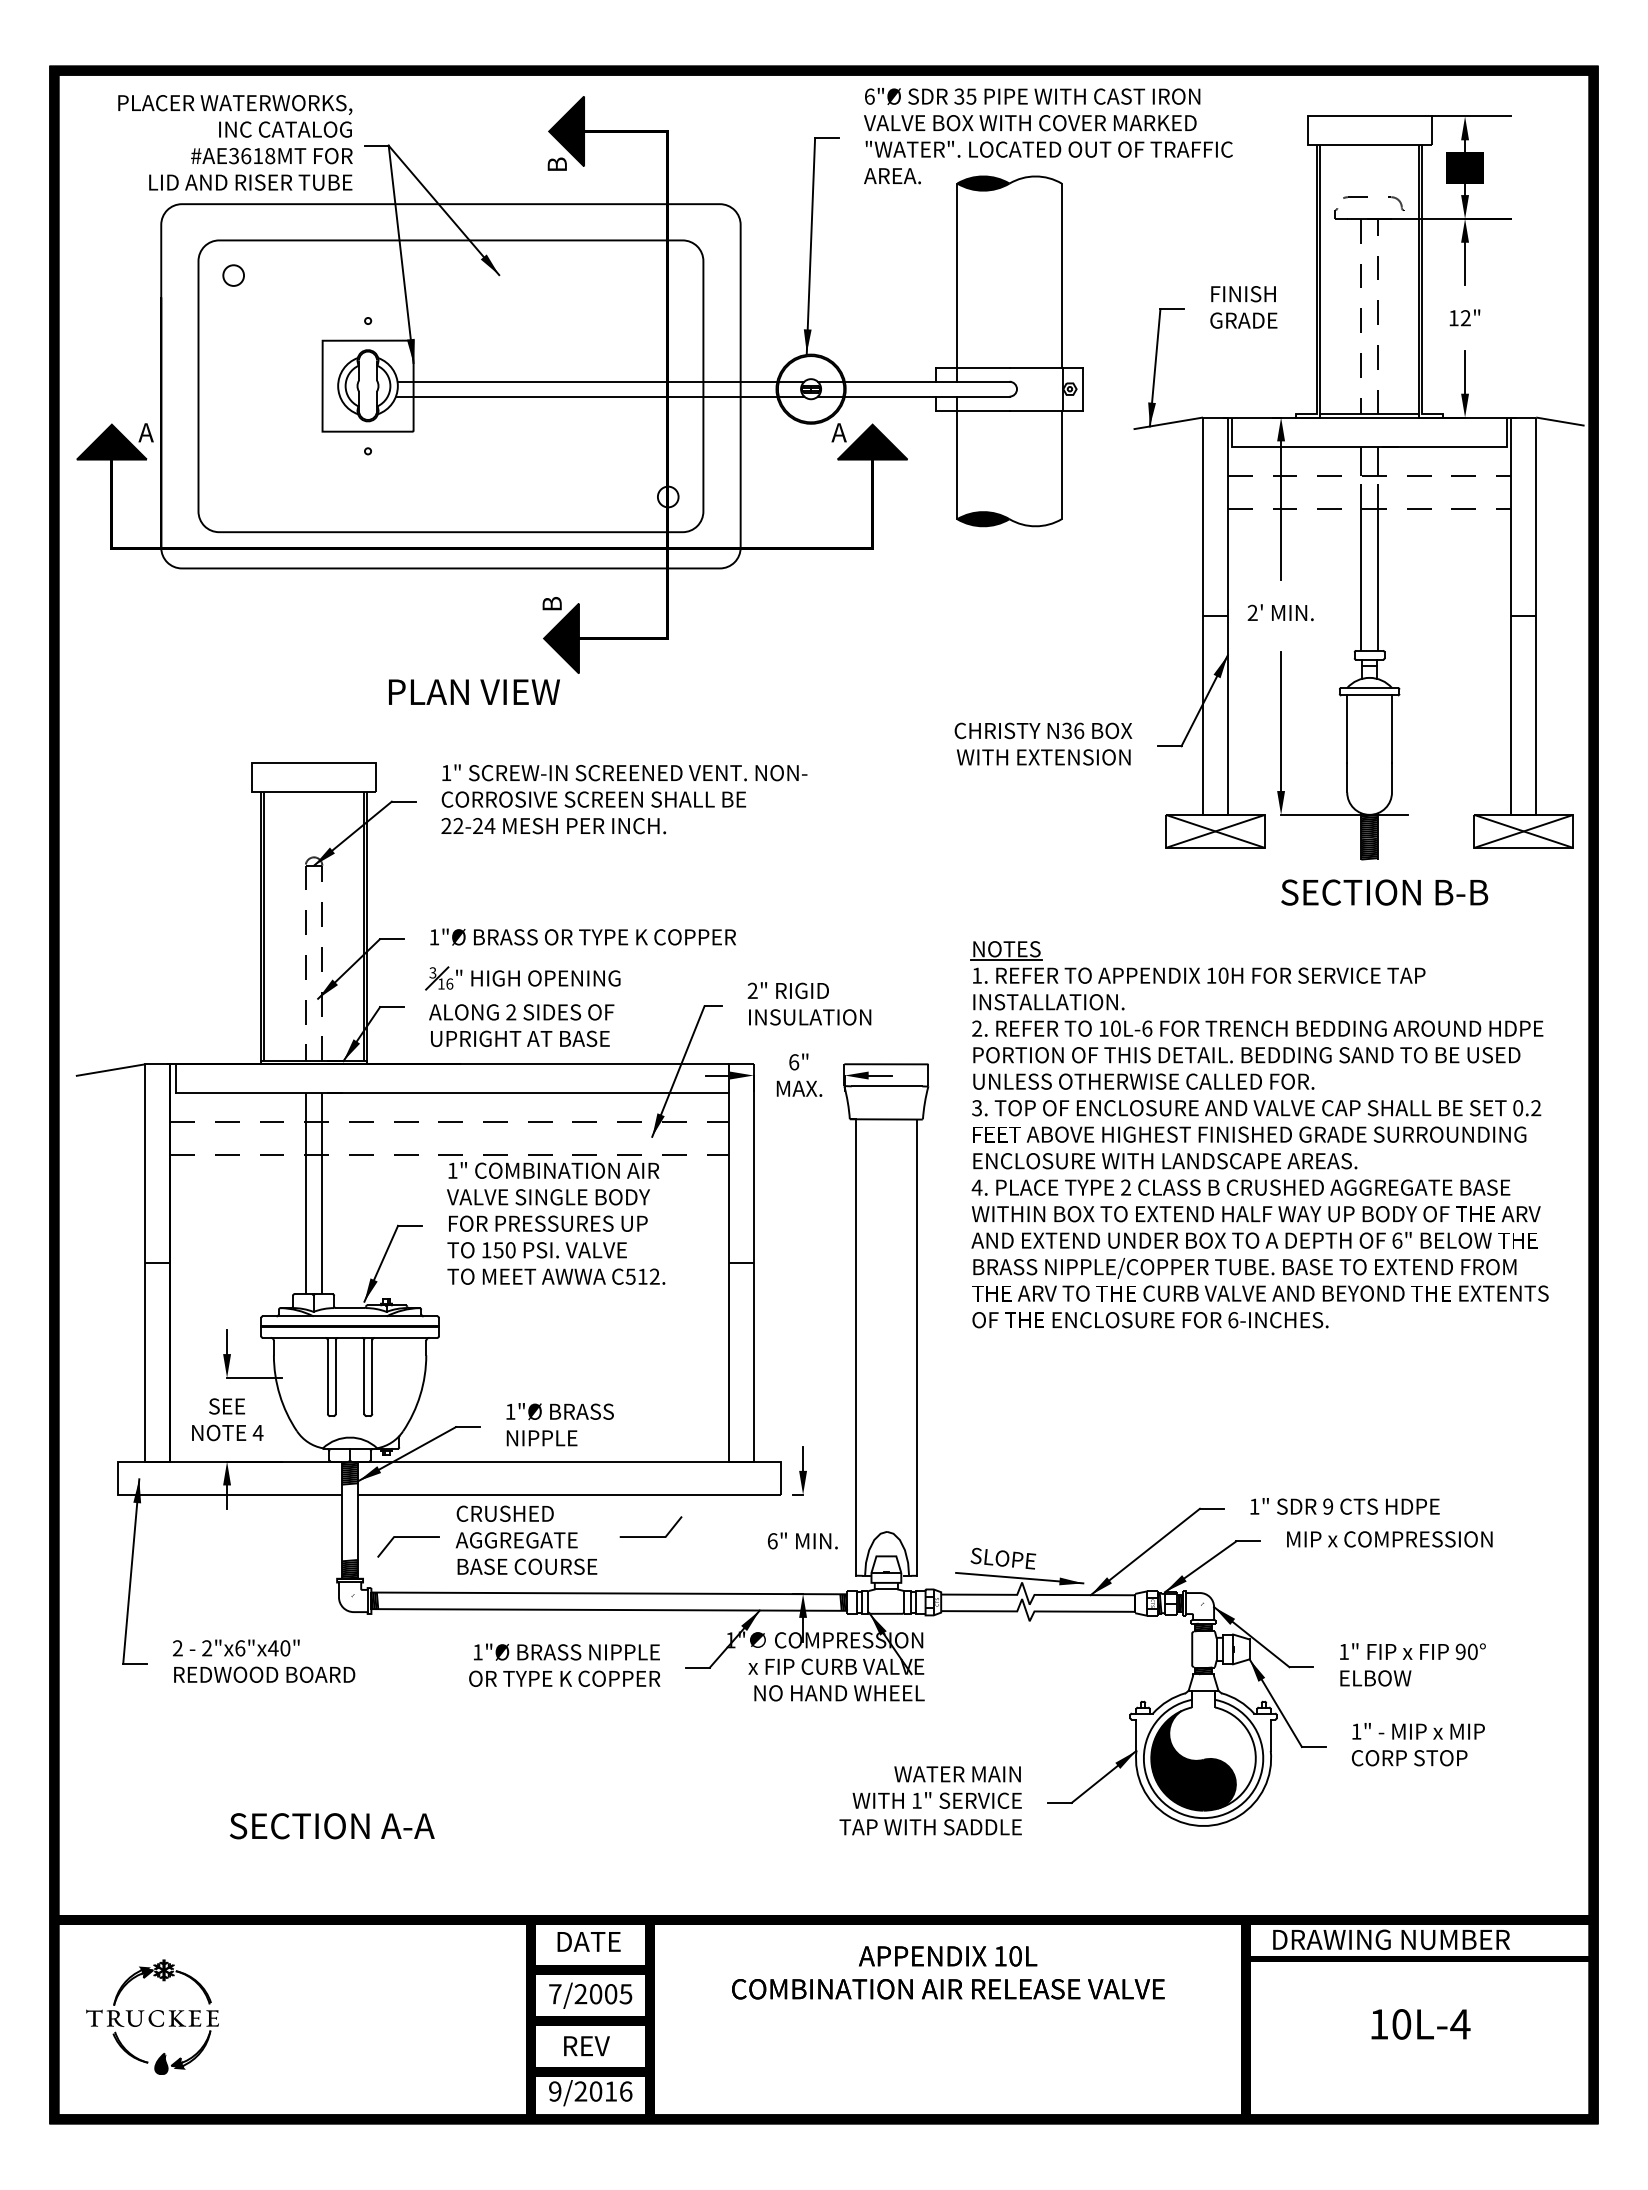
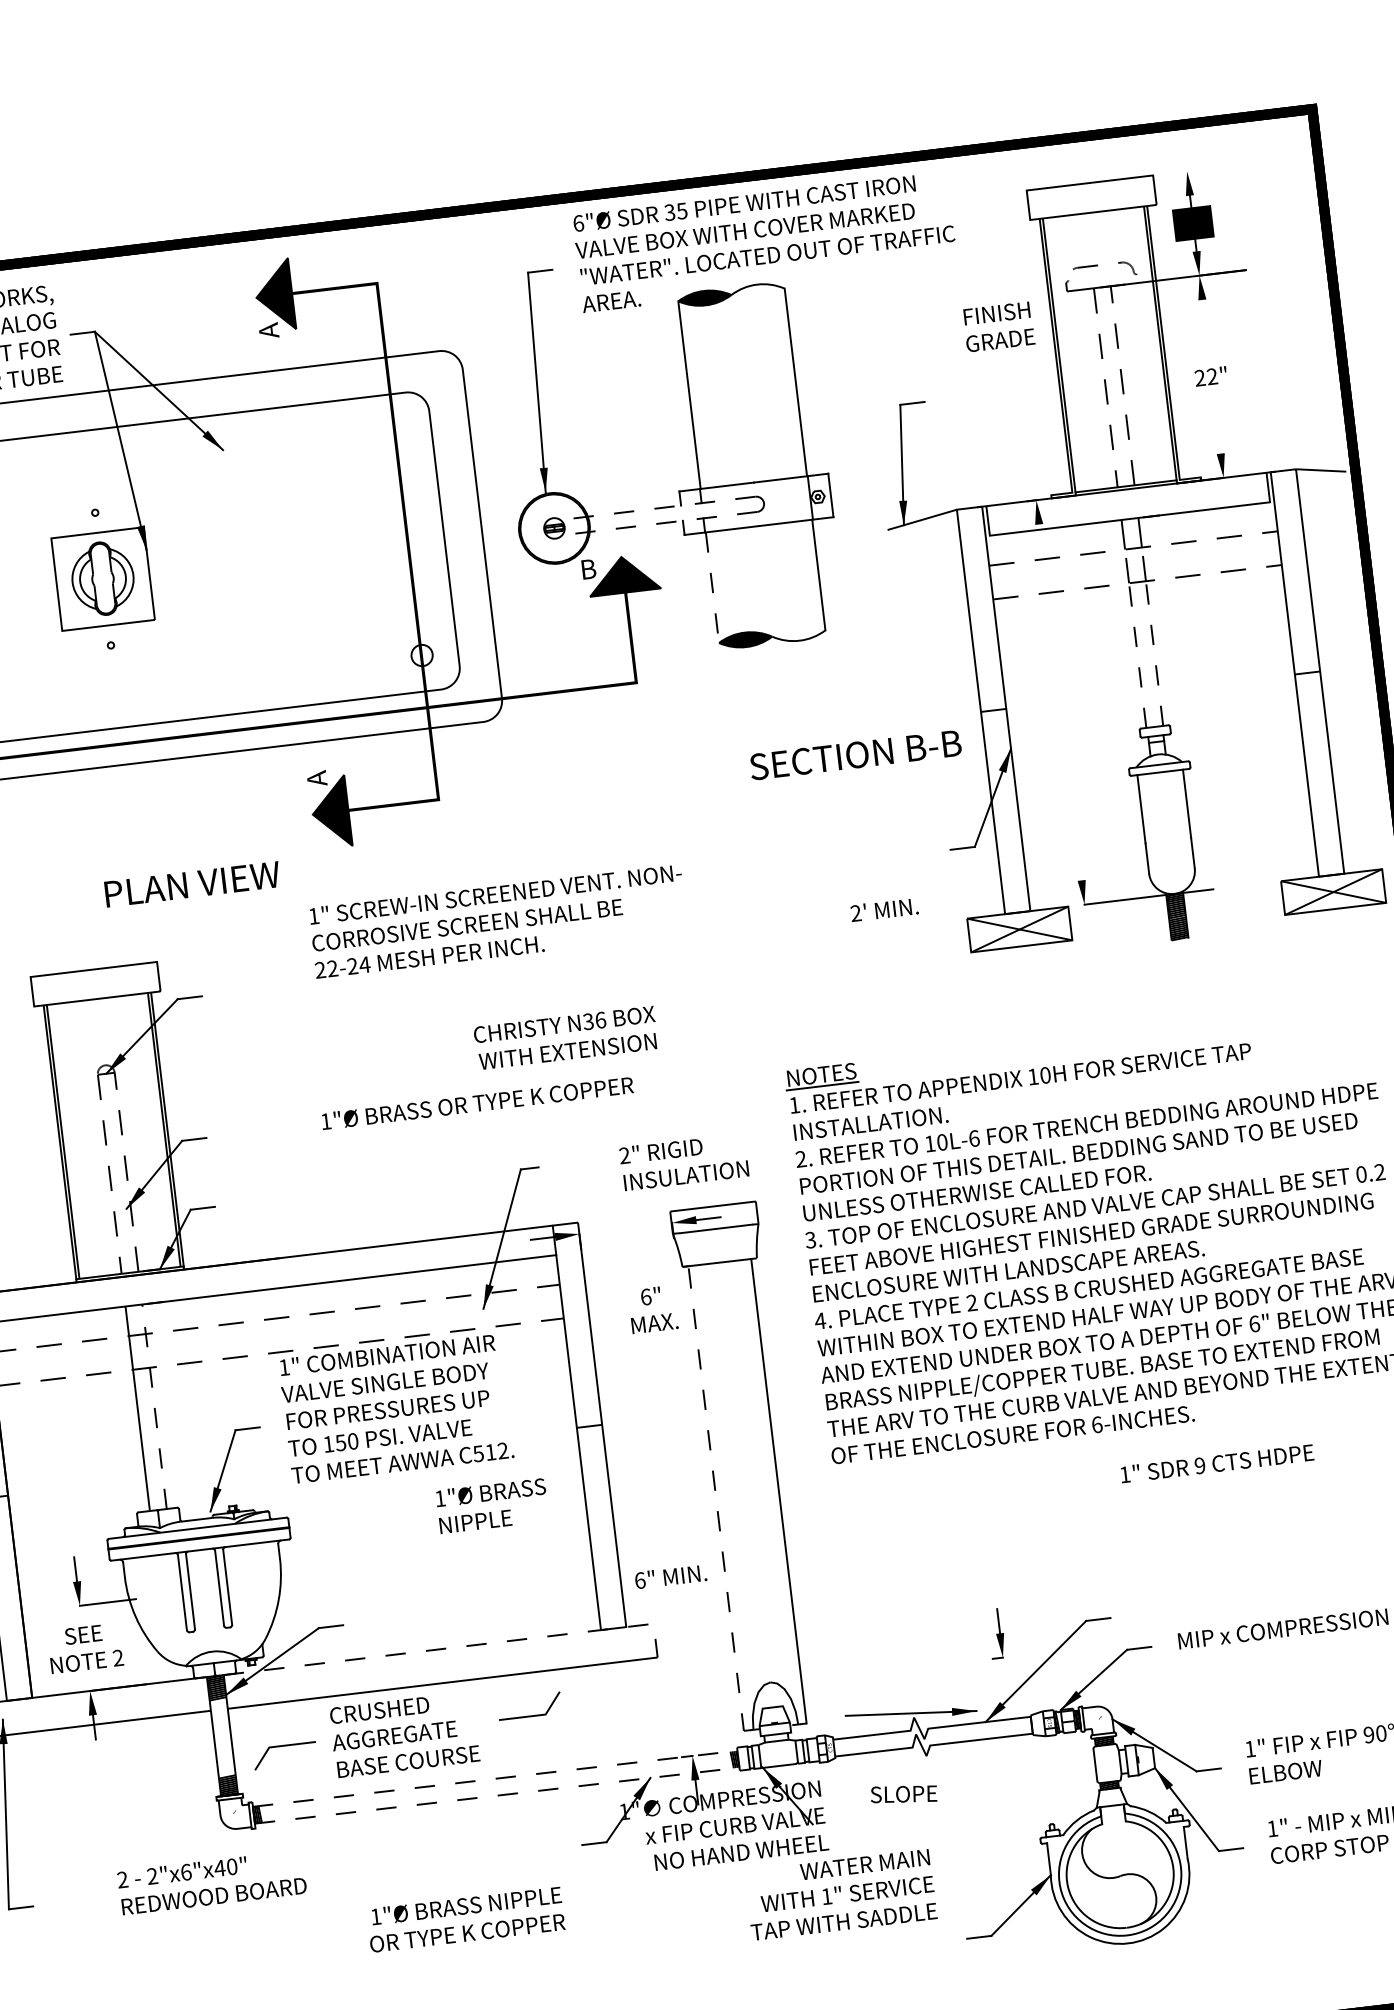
line: (1470, 116) -> (1192, 170), removed
text: (556, 164) -> (268, 330), B -> A
line: (1465, 263) -> (1205, 321), removed
text: (1243, 307) -> (998, 327), moved
text: (1453, 318) -> (1199, 378), 12" -> 22"
line: (1465, 372) -> (1218, 431), removed
line: (600, 381) -> (339, 546), removed
line: (913, 381) -> (657, 508), solid -> dashed
line: (599, 396) -> (339, 561), removed
line: (913, 396) -> (659, 523), solid -> dashed
text: (838, 432) -> (587, 569), A -> B
line: (957, 465) -> (712, 588), solid -> dashed
line: (1281, 510) -> (1048, 594), removed
line: (1361, 579) -> (1137, 655), solid -> dashed
line: (1377, 579) -> (1154, 653), solid -> dashed
text: (551, 603) -> (316, 778), B -> A
text: (1280, 612) -> (884, 909), moved
text: (474, 691) -> (192, 883), moved
line: (1281, 721) -> (1073, 809), removed
text: (1043, 743) -> (566, 1037), moved
text: (624, 799) -> (498, 921), moved
text: (1384, 892) -> (855, 755), moved
text: (582, 936) -> (476, 1102), moved
text: (809, 1003) -> (684, 1161), moved
part: (522, 1006) -> (335, 1191), removed
text: (799, 1074) -> (653, 1308), moved
line: (322, 1193) -> (154, 1406), solid -> dashed
line: (855, 1349) -> (716, 1500), solid -> dashed
text: (559, 1424) -> (491, 1505), moved
text: (257, 1432) -> (117, 1657), 4 -> 2
line: (586, 1461) -> (455, 1647), solid -> dashed
part: (799, 1470) -> (996, 1633), moved
text: (1344, 1506) -> (1216, 1463), moved
text: (802, 1540) -> (670, 1576), moved
text: (1003, 1558) -> (904, 1794), moved
line: (609, 1593) -> (495, 1778), solid -> dashed
line: (609, 1609) -> (497, 1795), solid -> dashed
text: (264, 1660) -> (212, 1881), moved
text: (564, 1664) -> (465, 1918), moved
fill: (1192, 1760) -> (1109, 1878), removed
text: (930, 1800) -> (840, 1894), moved

